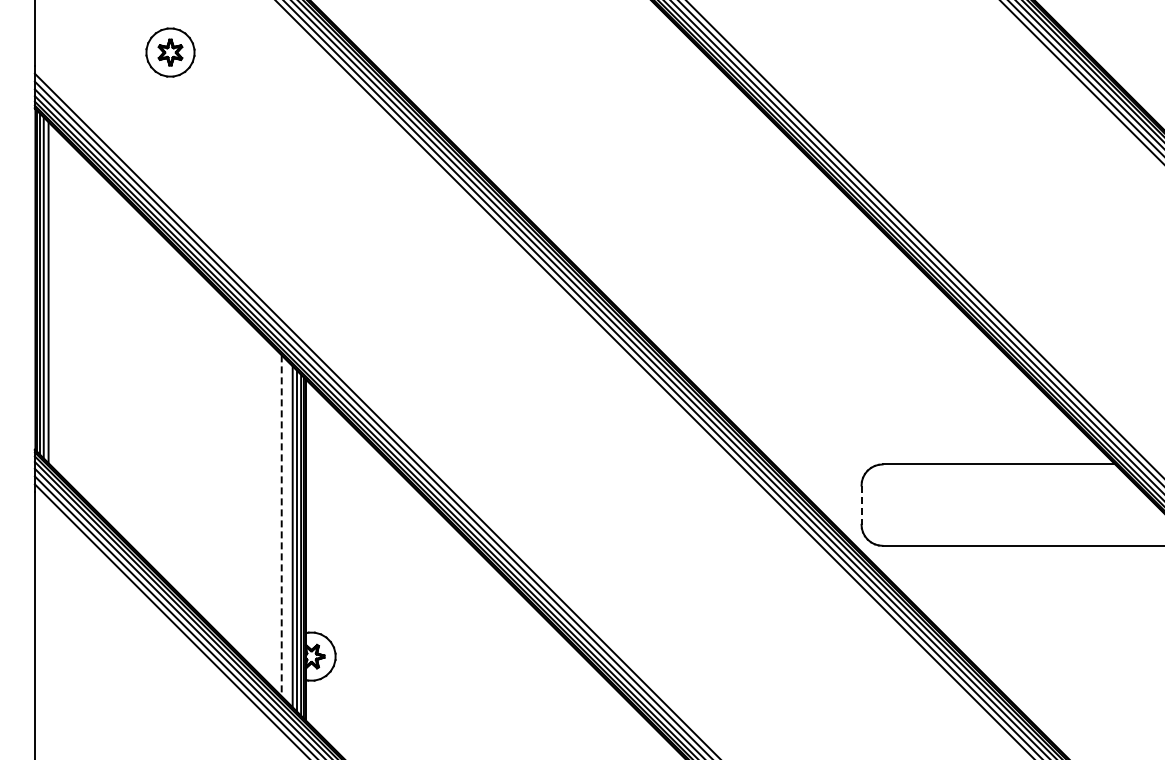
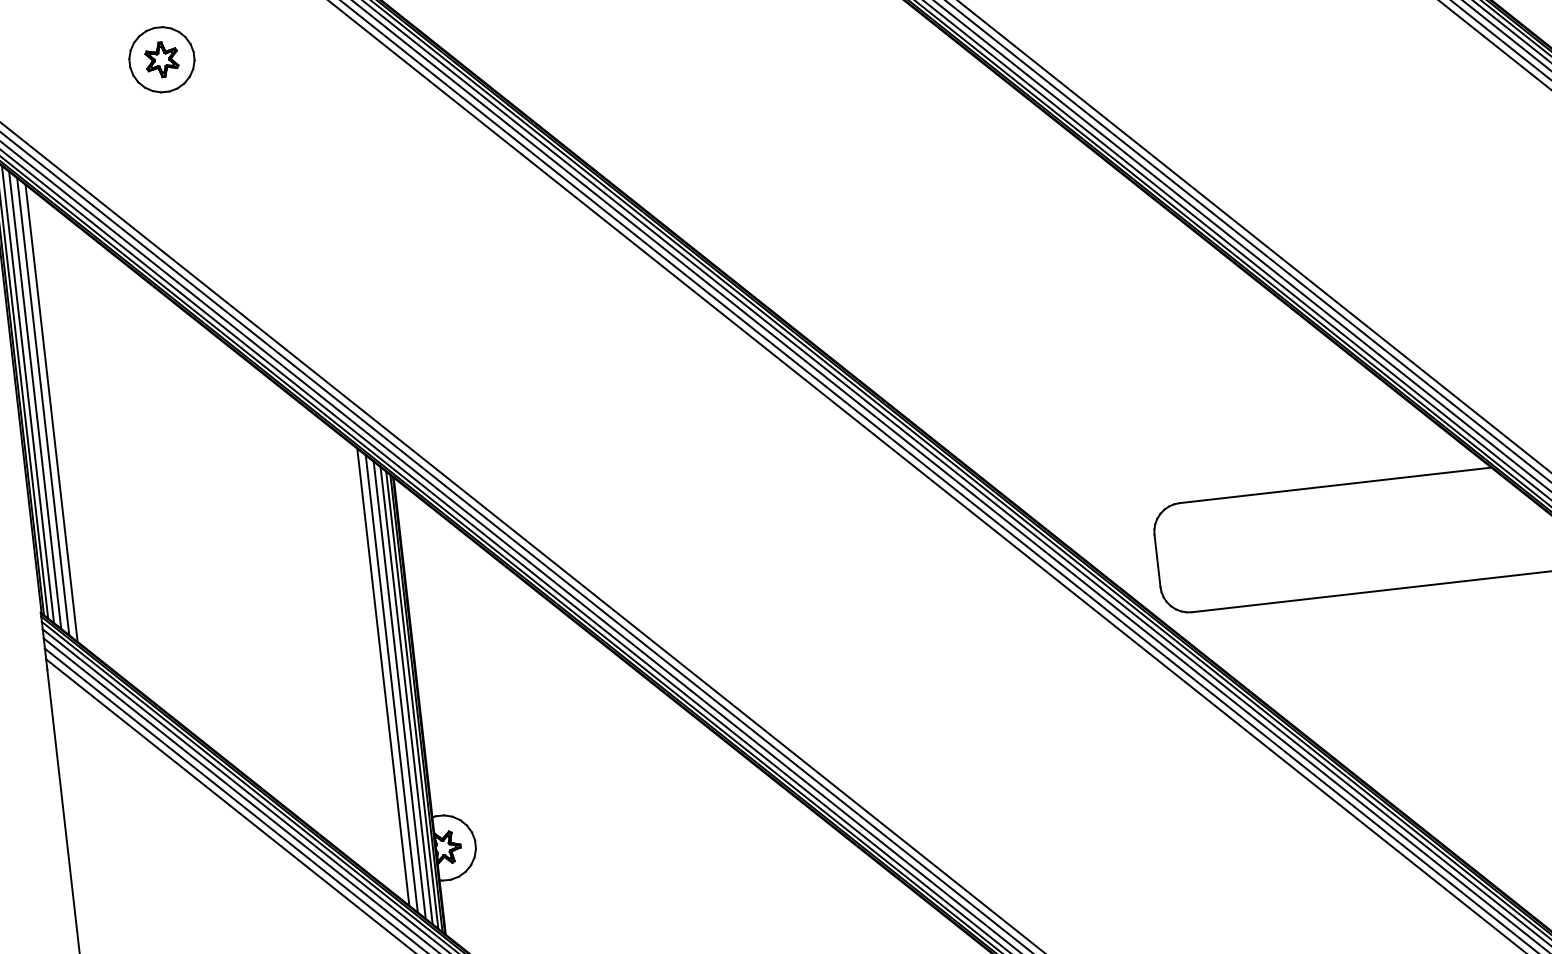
line: (53, 297) -> (42, 405), added
line: (59, 303) -> (51, 413), added
line: (861, 505) -> (1157, 561), dashed -> solid
line: (281, 526) -> (383, 678), dashed -> solid
line: (287, 531) -> (391, 683), added

